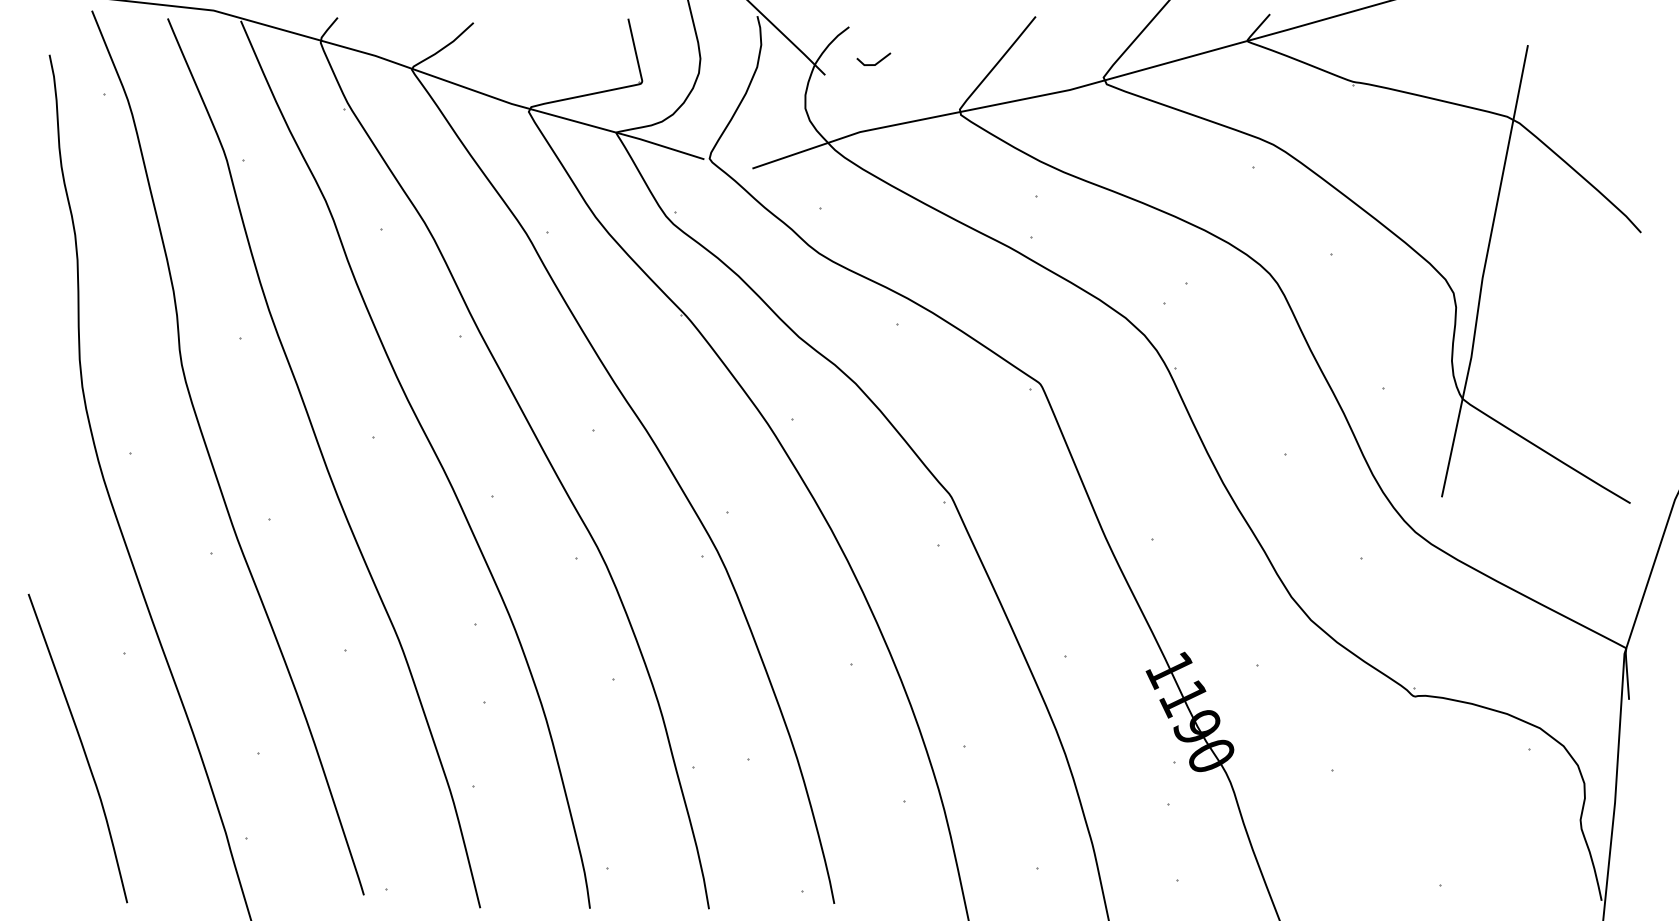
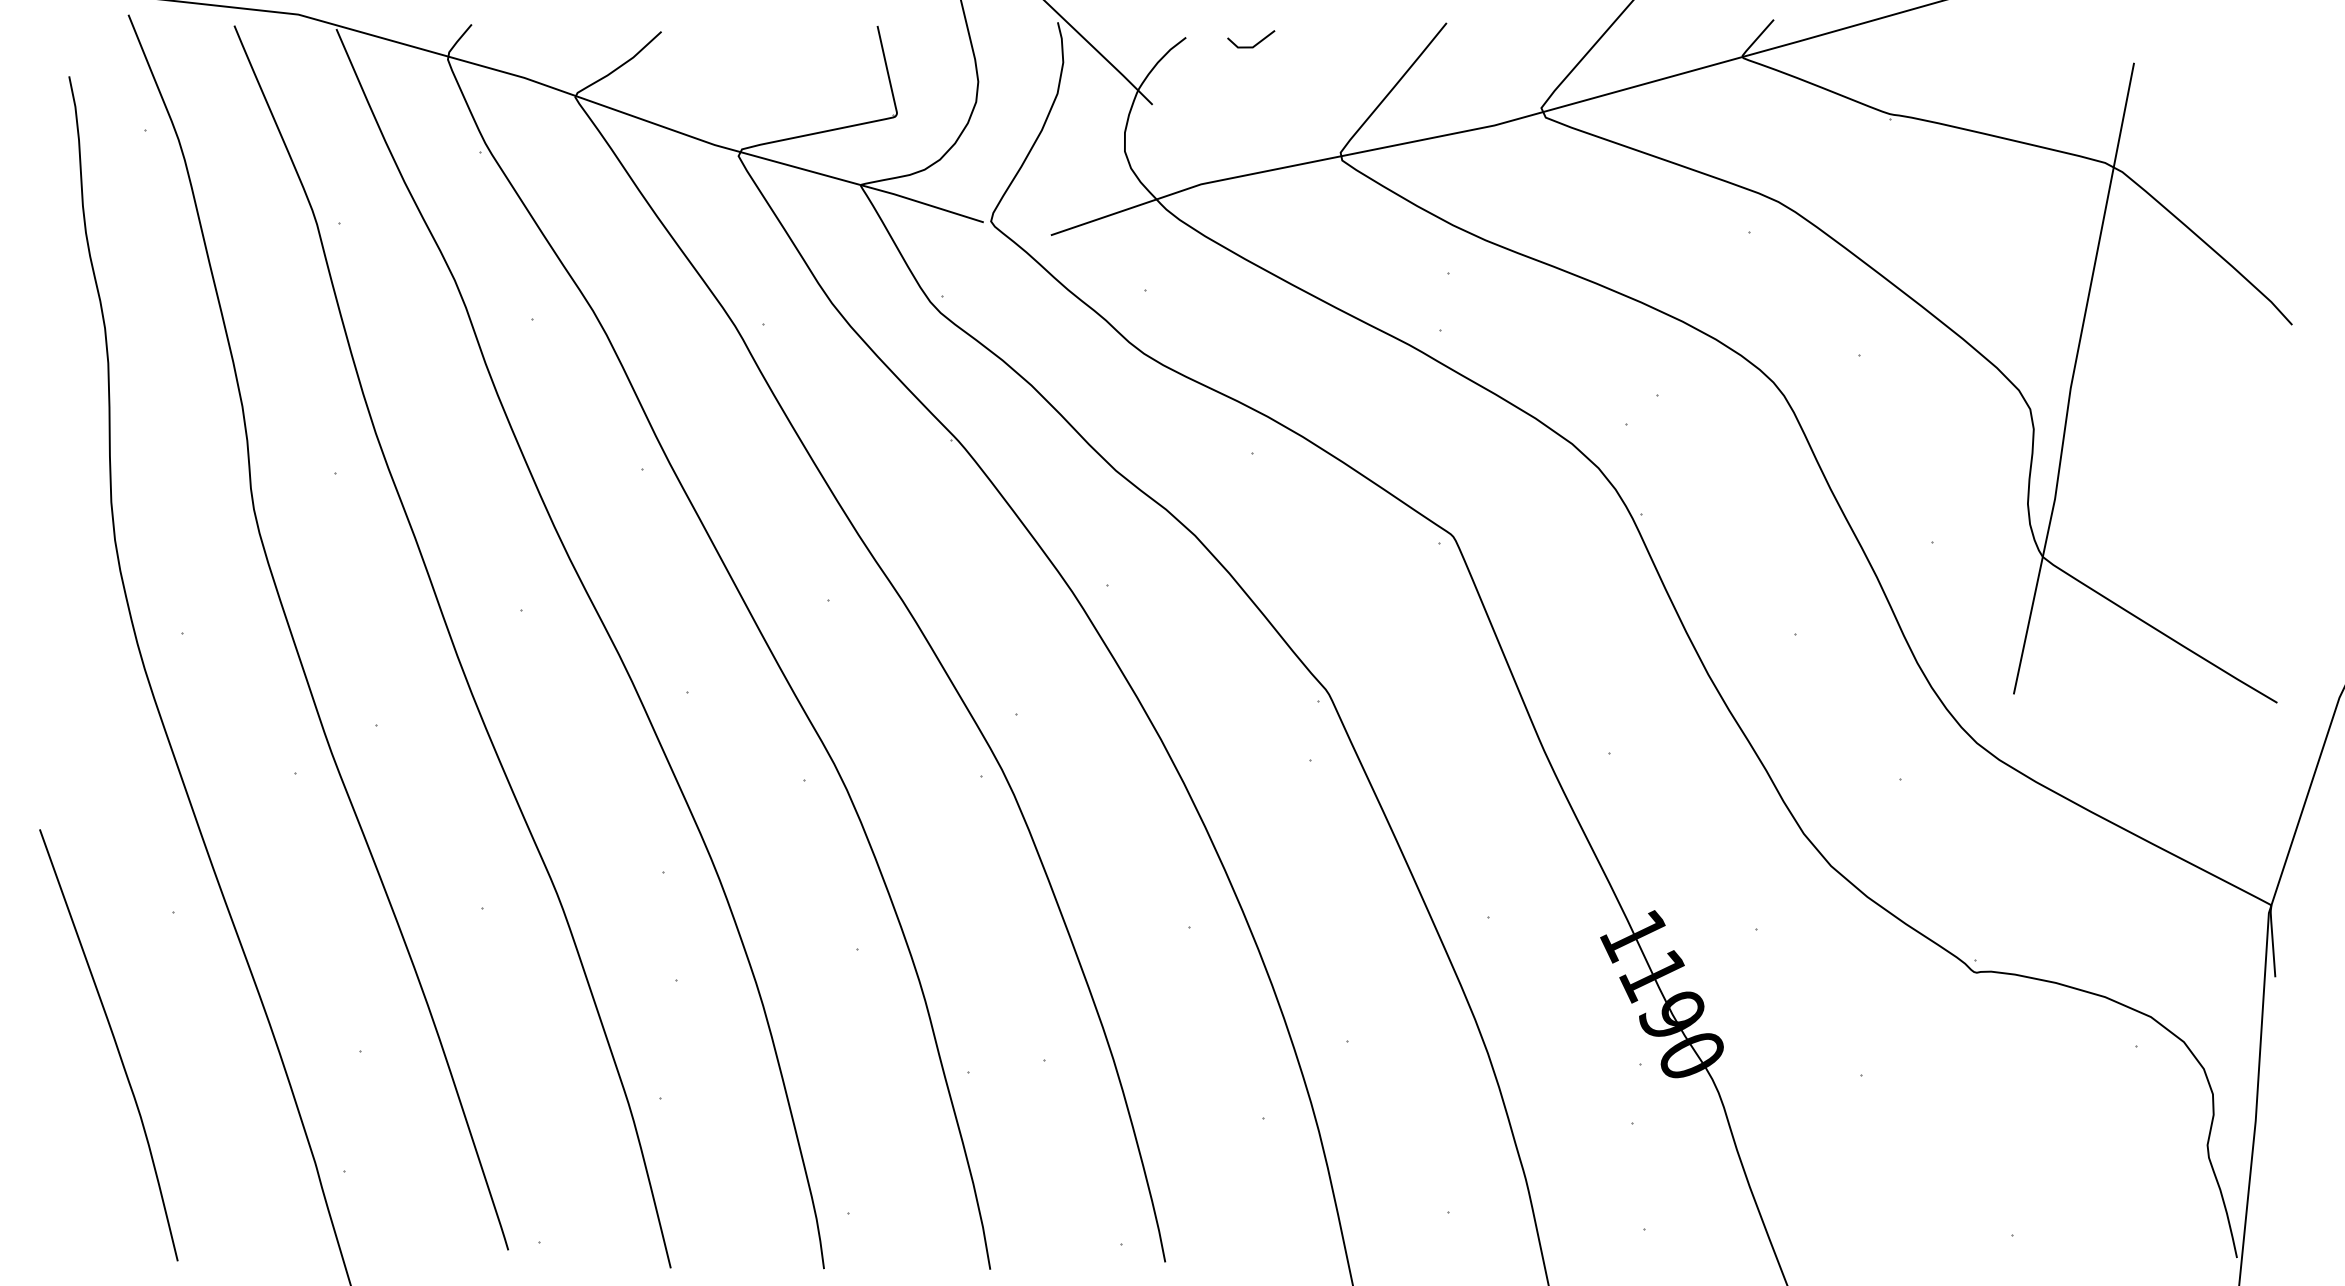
line: (876, 62) -> (1254, 43), moved

